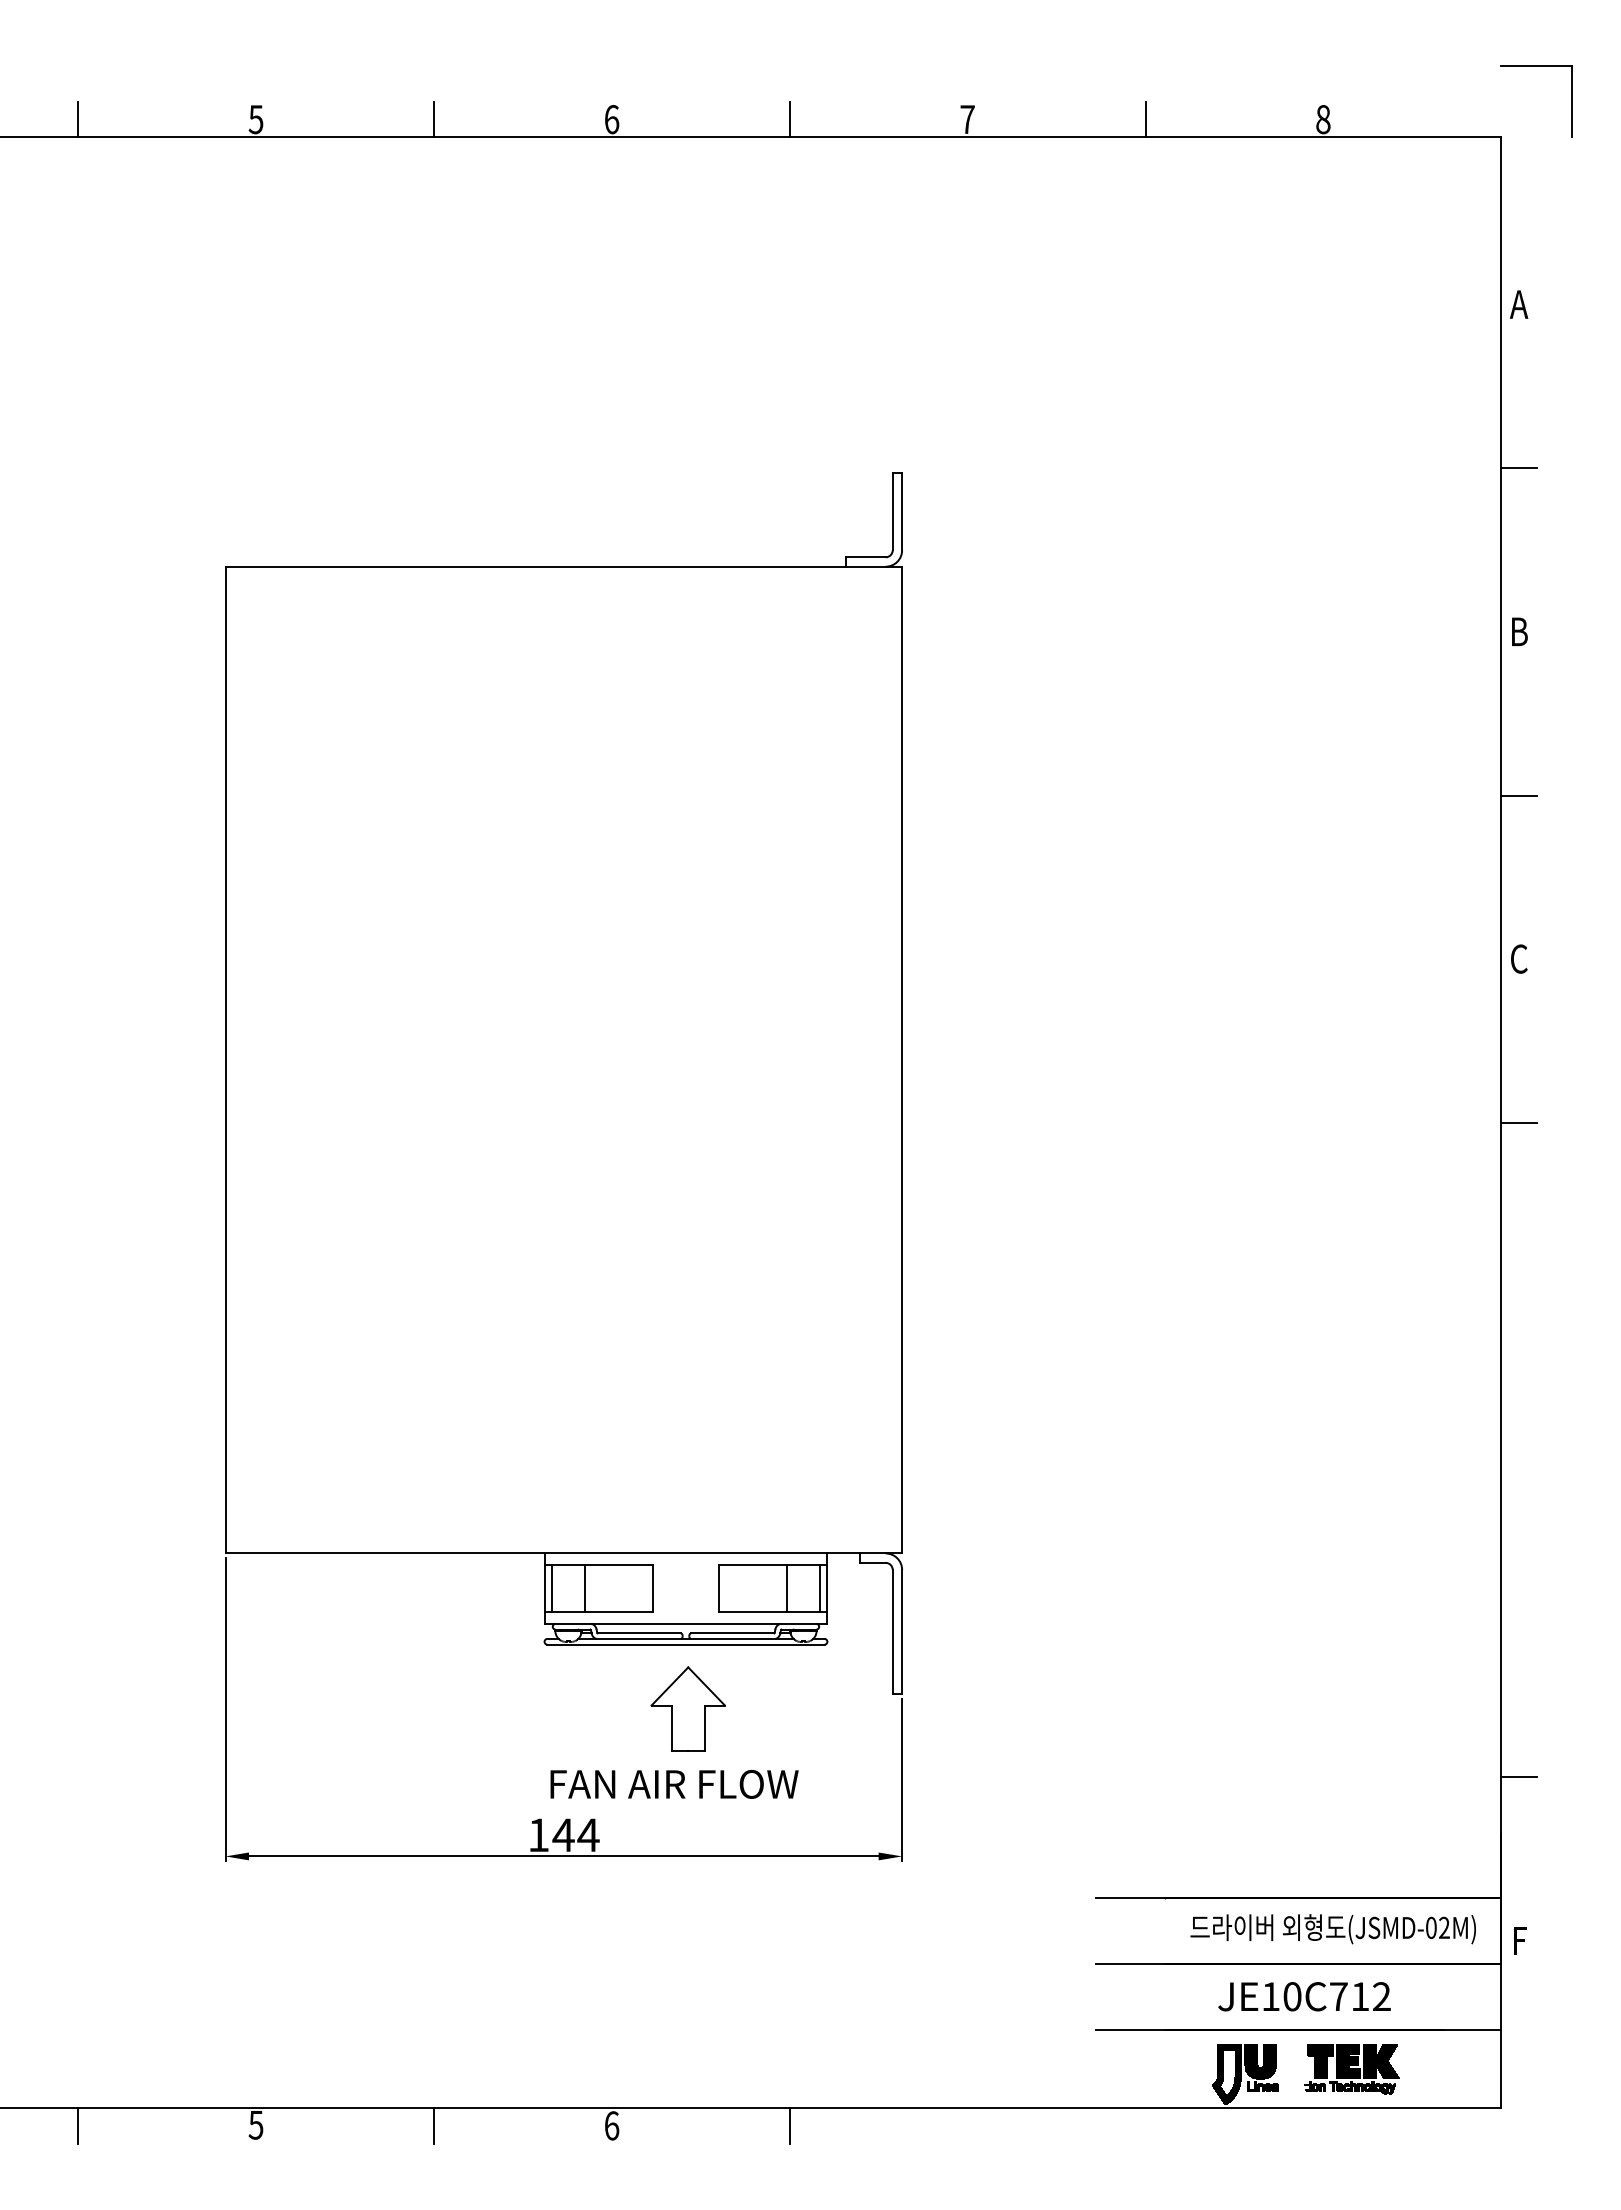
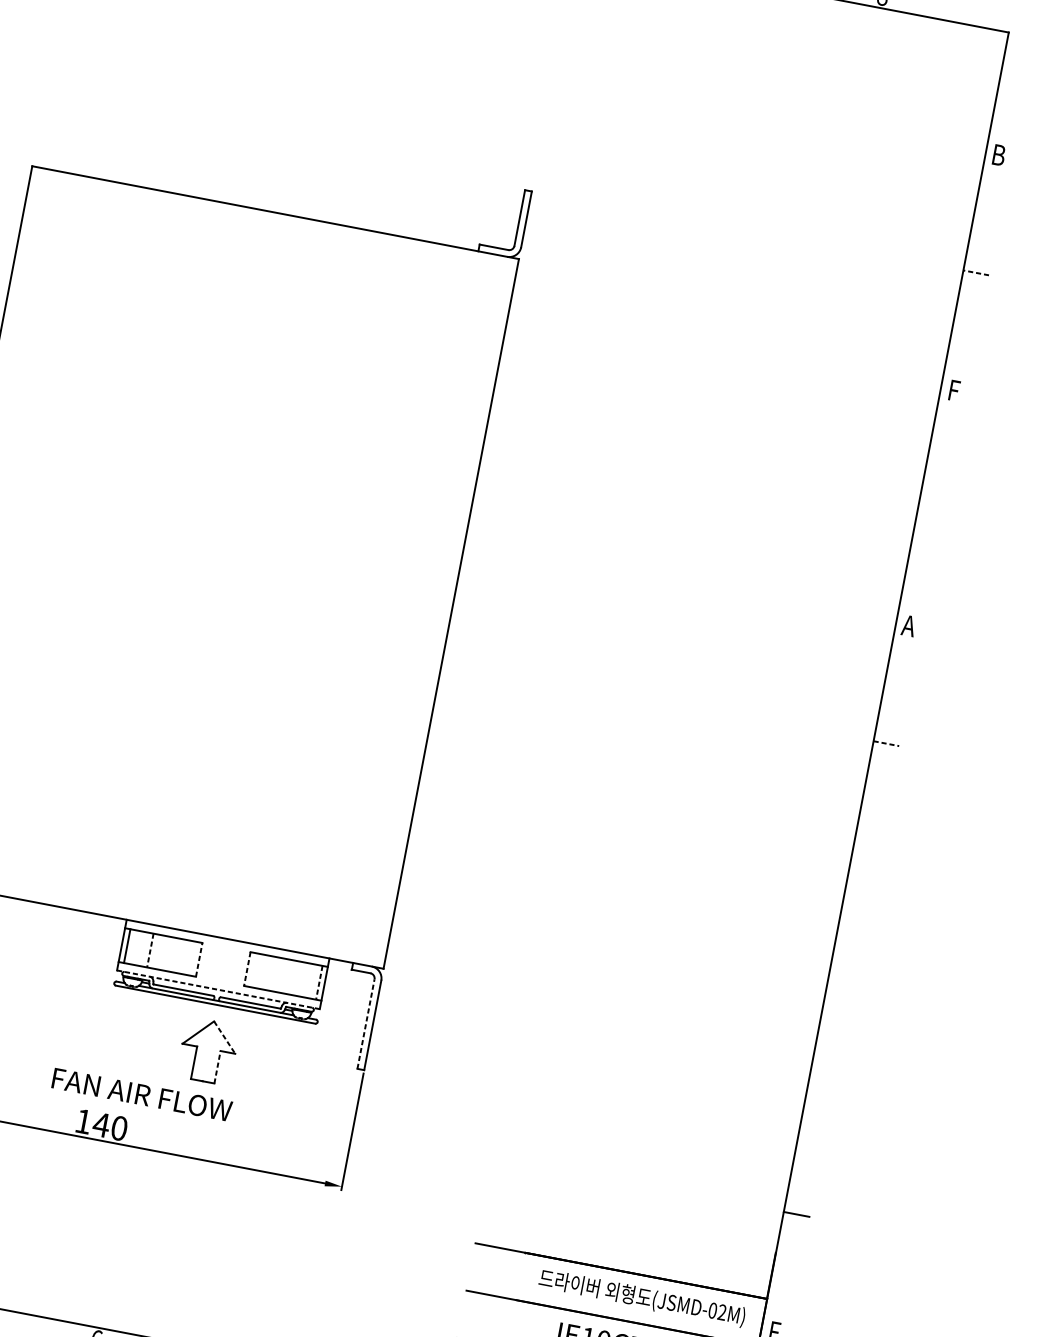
text: (1519, 304) -> (998, 155), A -> B
line: (1519, 468) -> (976, 273), solid -> dashed
text: (1519, 631) -> (954, 390), B -> F
line: (1518, 795) -> (930, 508), removed
text: (1519, 958) -> (909, 625), C -> A
line: (1519, 1122) -> (886, 743), solid -> dashed
line: (652, 1588) -> (199, 959), solid -> dashed
line: (787, 1588) -> (296, 978), removed
line: (584, 1589) -> (150, 951), solid -> dashed
line: (719, 1589) -> (247, 969), solid -> dashed
line: (819, 1589) -> (319, 983), solid -> dashed
line: (685, 1623) -> (218, 989), solid -> dashed
line: (892, 1631) -> (365, 1023), solid -> dashed
line: (706, 1686) -> (224, 1037), solid -> dashed
line: (704, 1728) -> (217, 1067), solid -> dashed
text: (674, 1783) -> (142, 1094), moved
text: (588, 1835) -> (119, 1128), 144 -> 140

